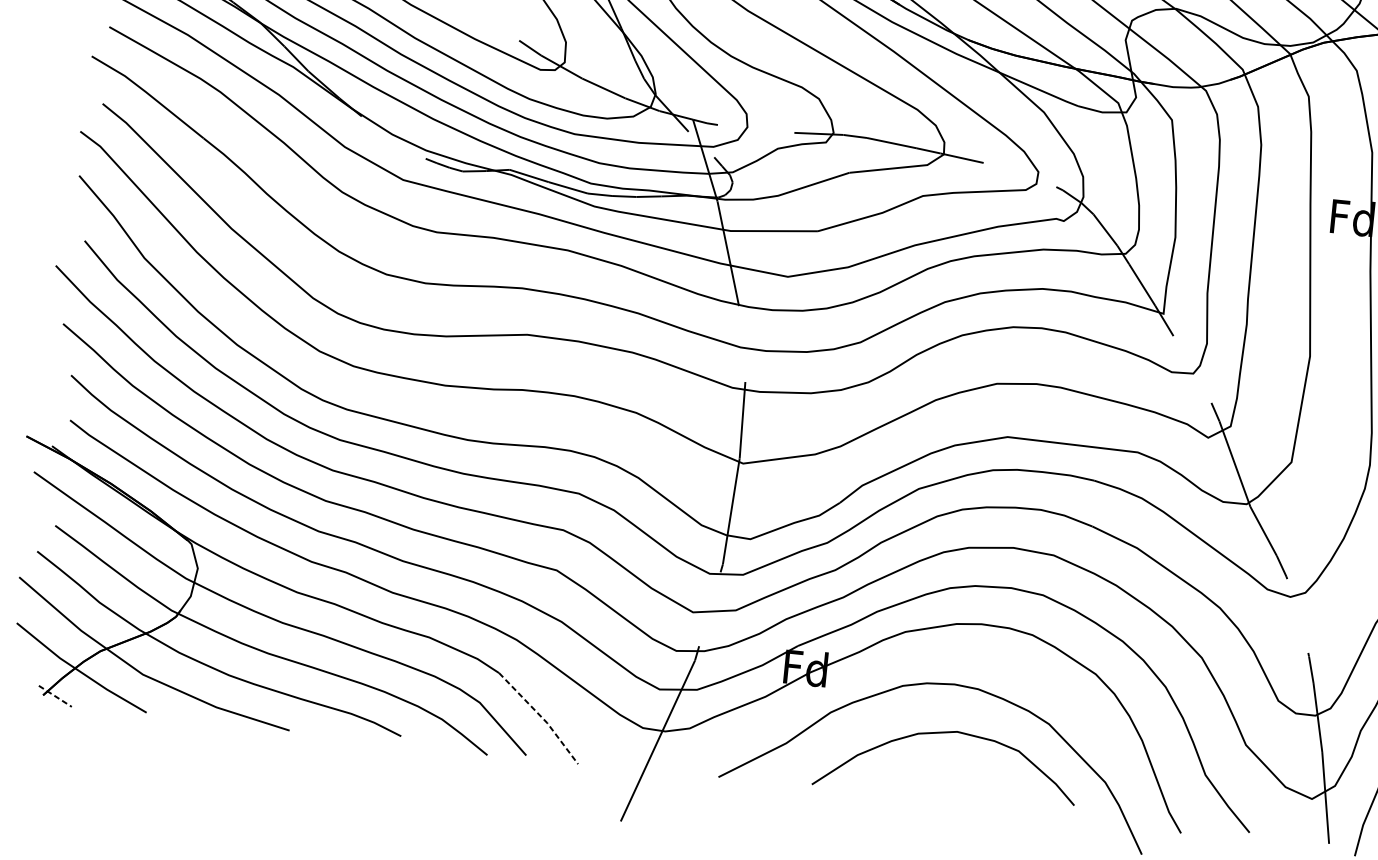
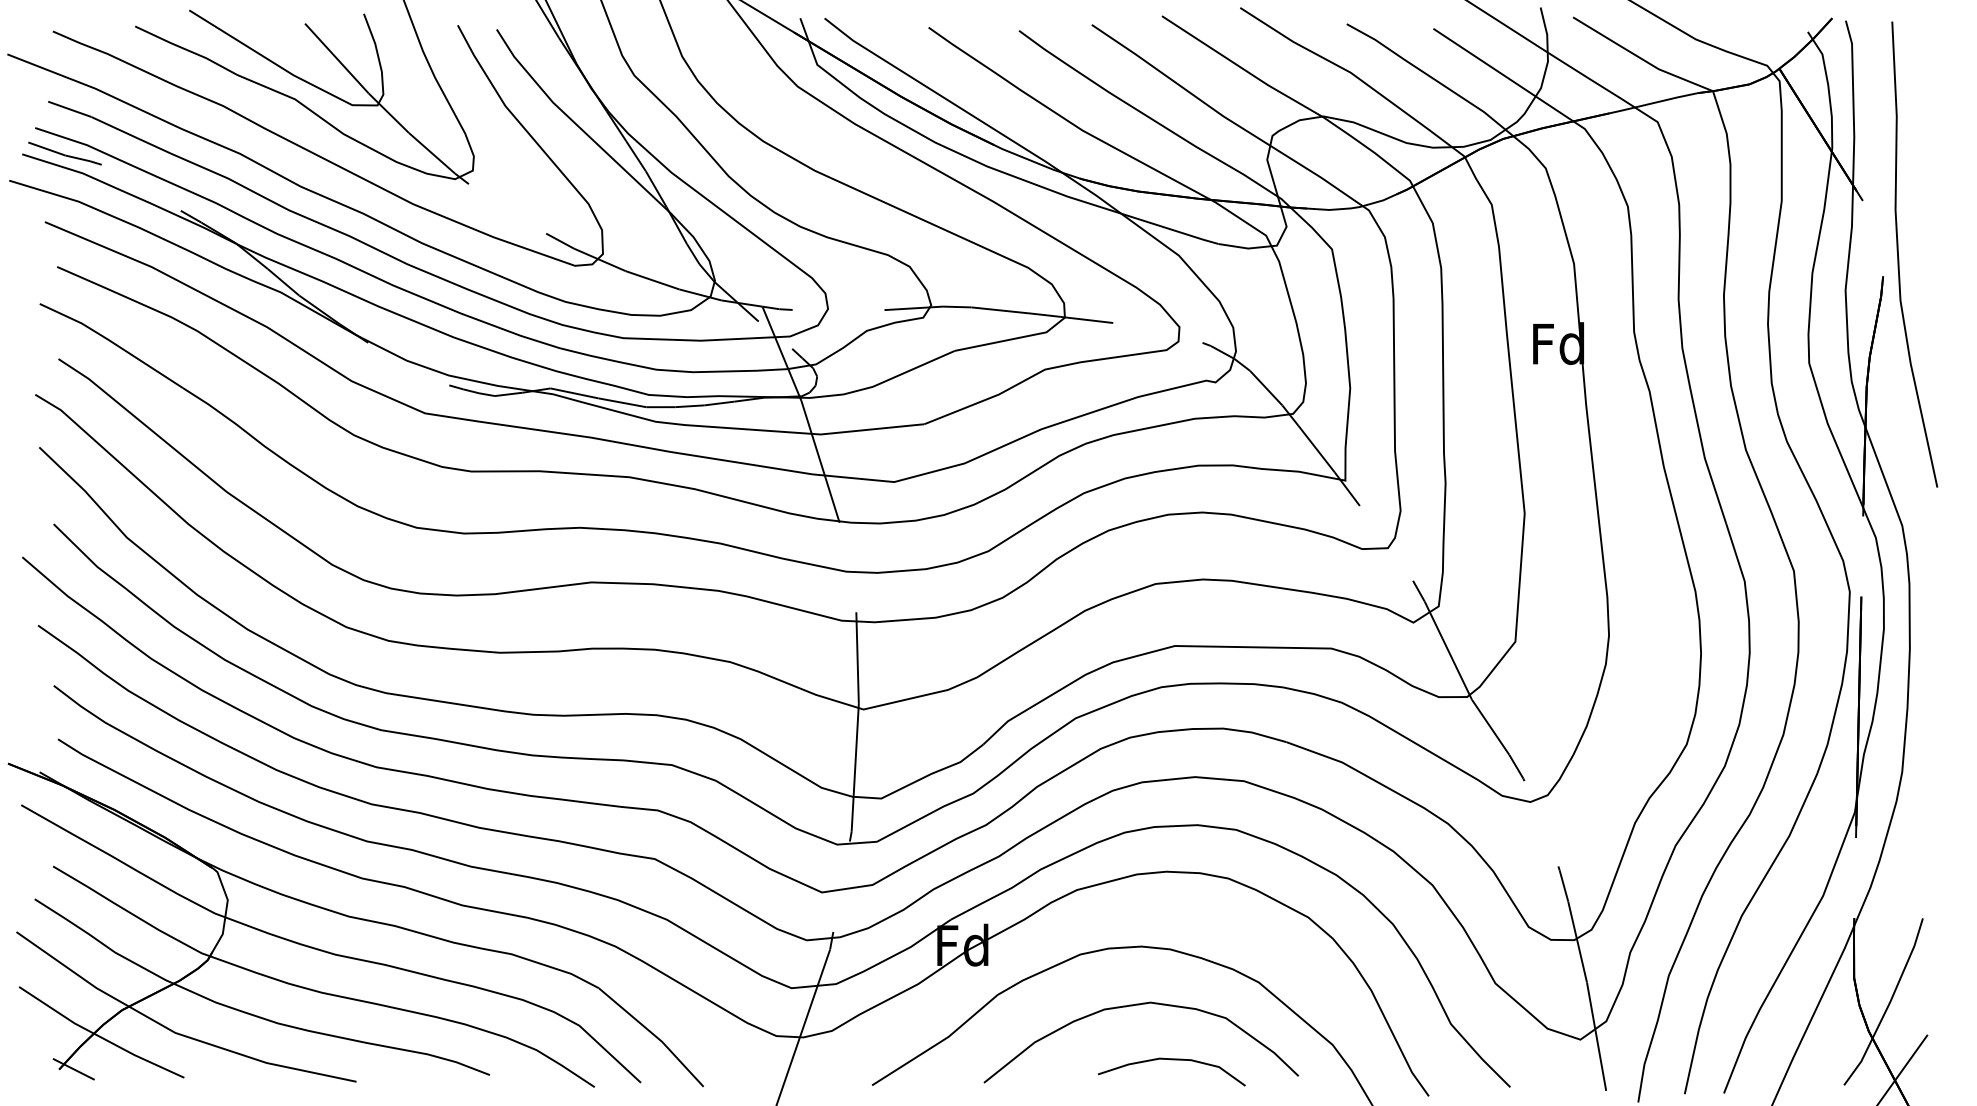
line: (55, 696) -> (74, 1069), dashed -> solid
line: (541, 717) -> (654, 1035), dashed -> solid
curve: (969, 781) -> (1171, 1060), added

